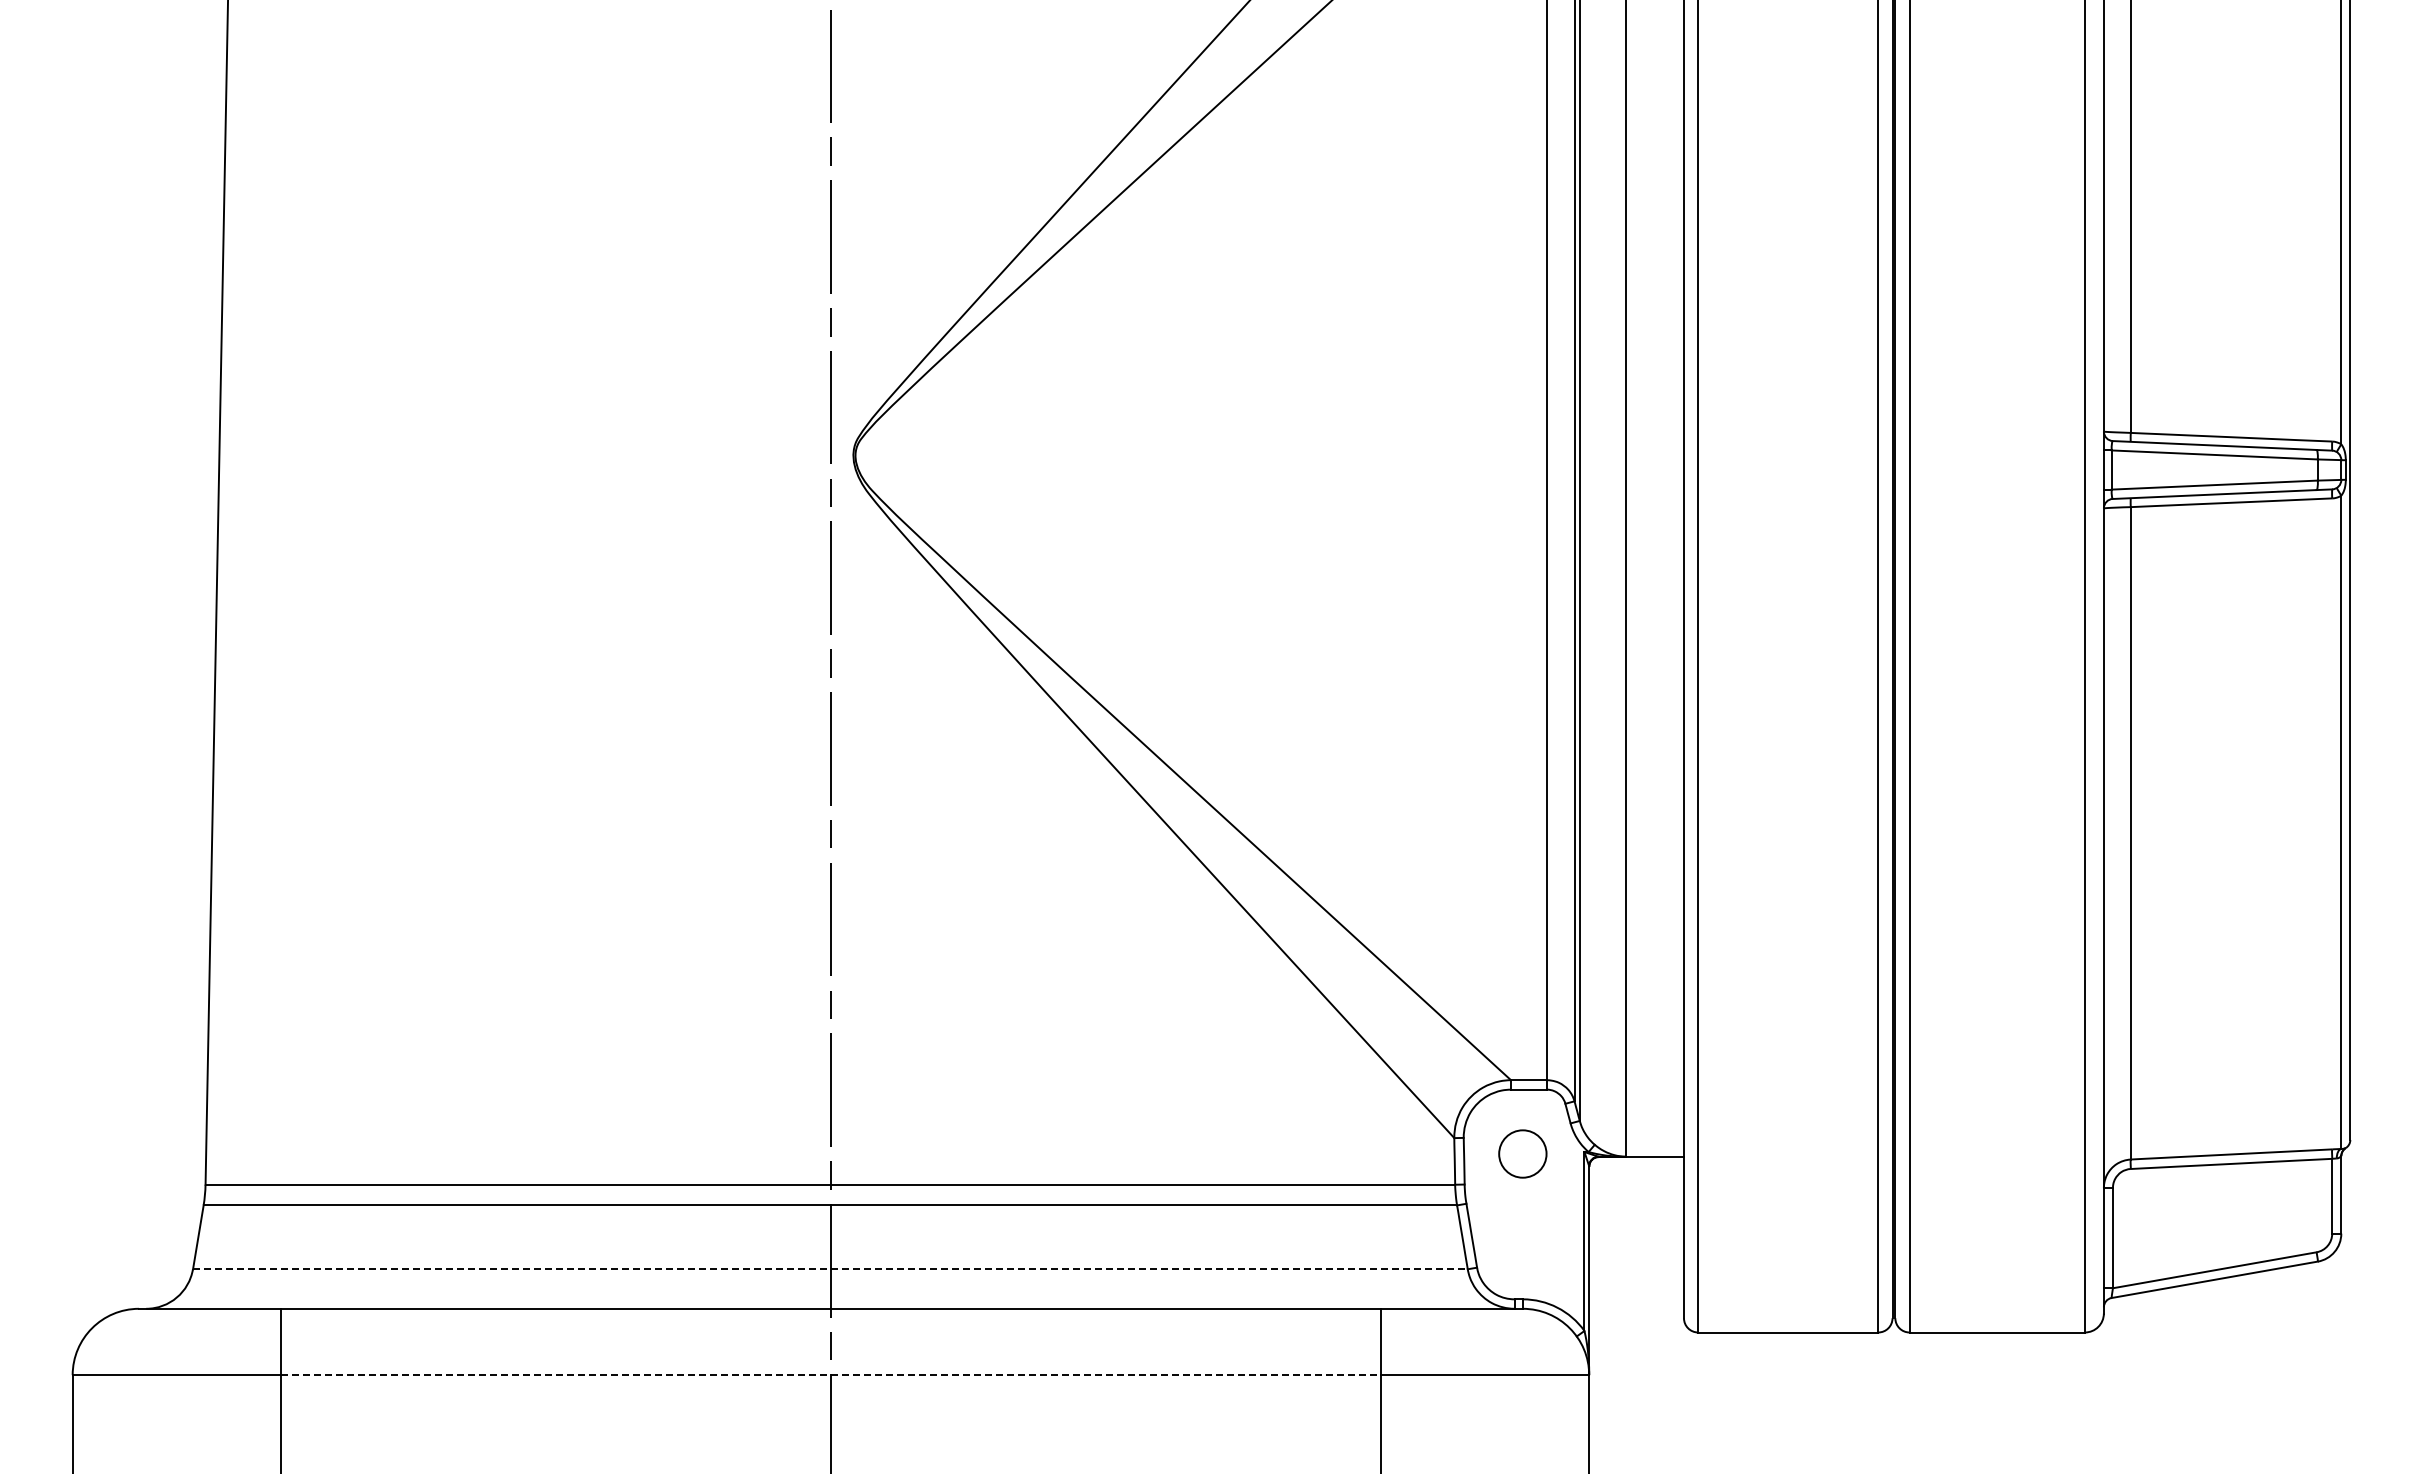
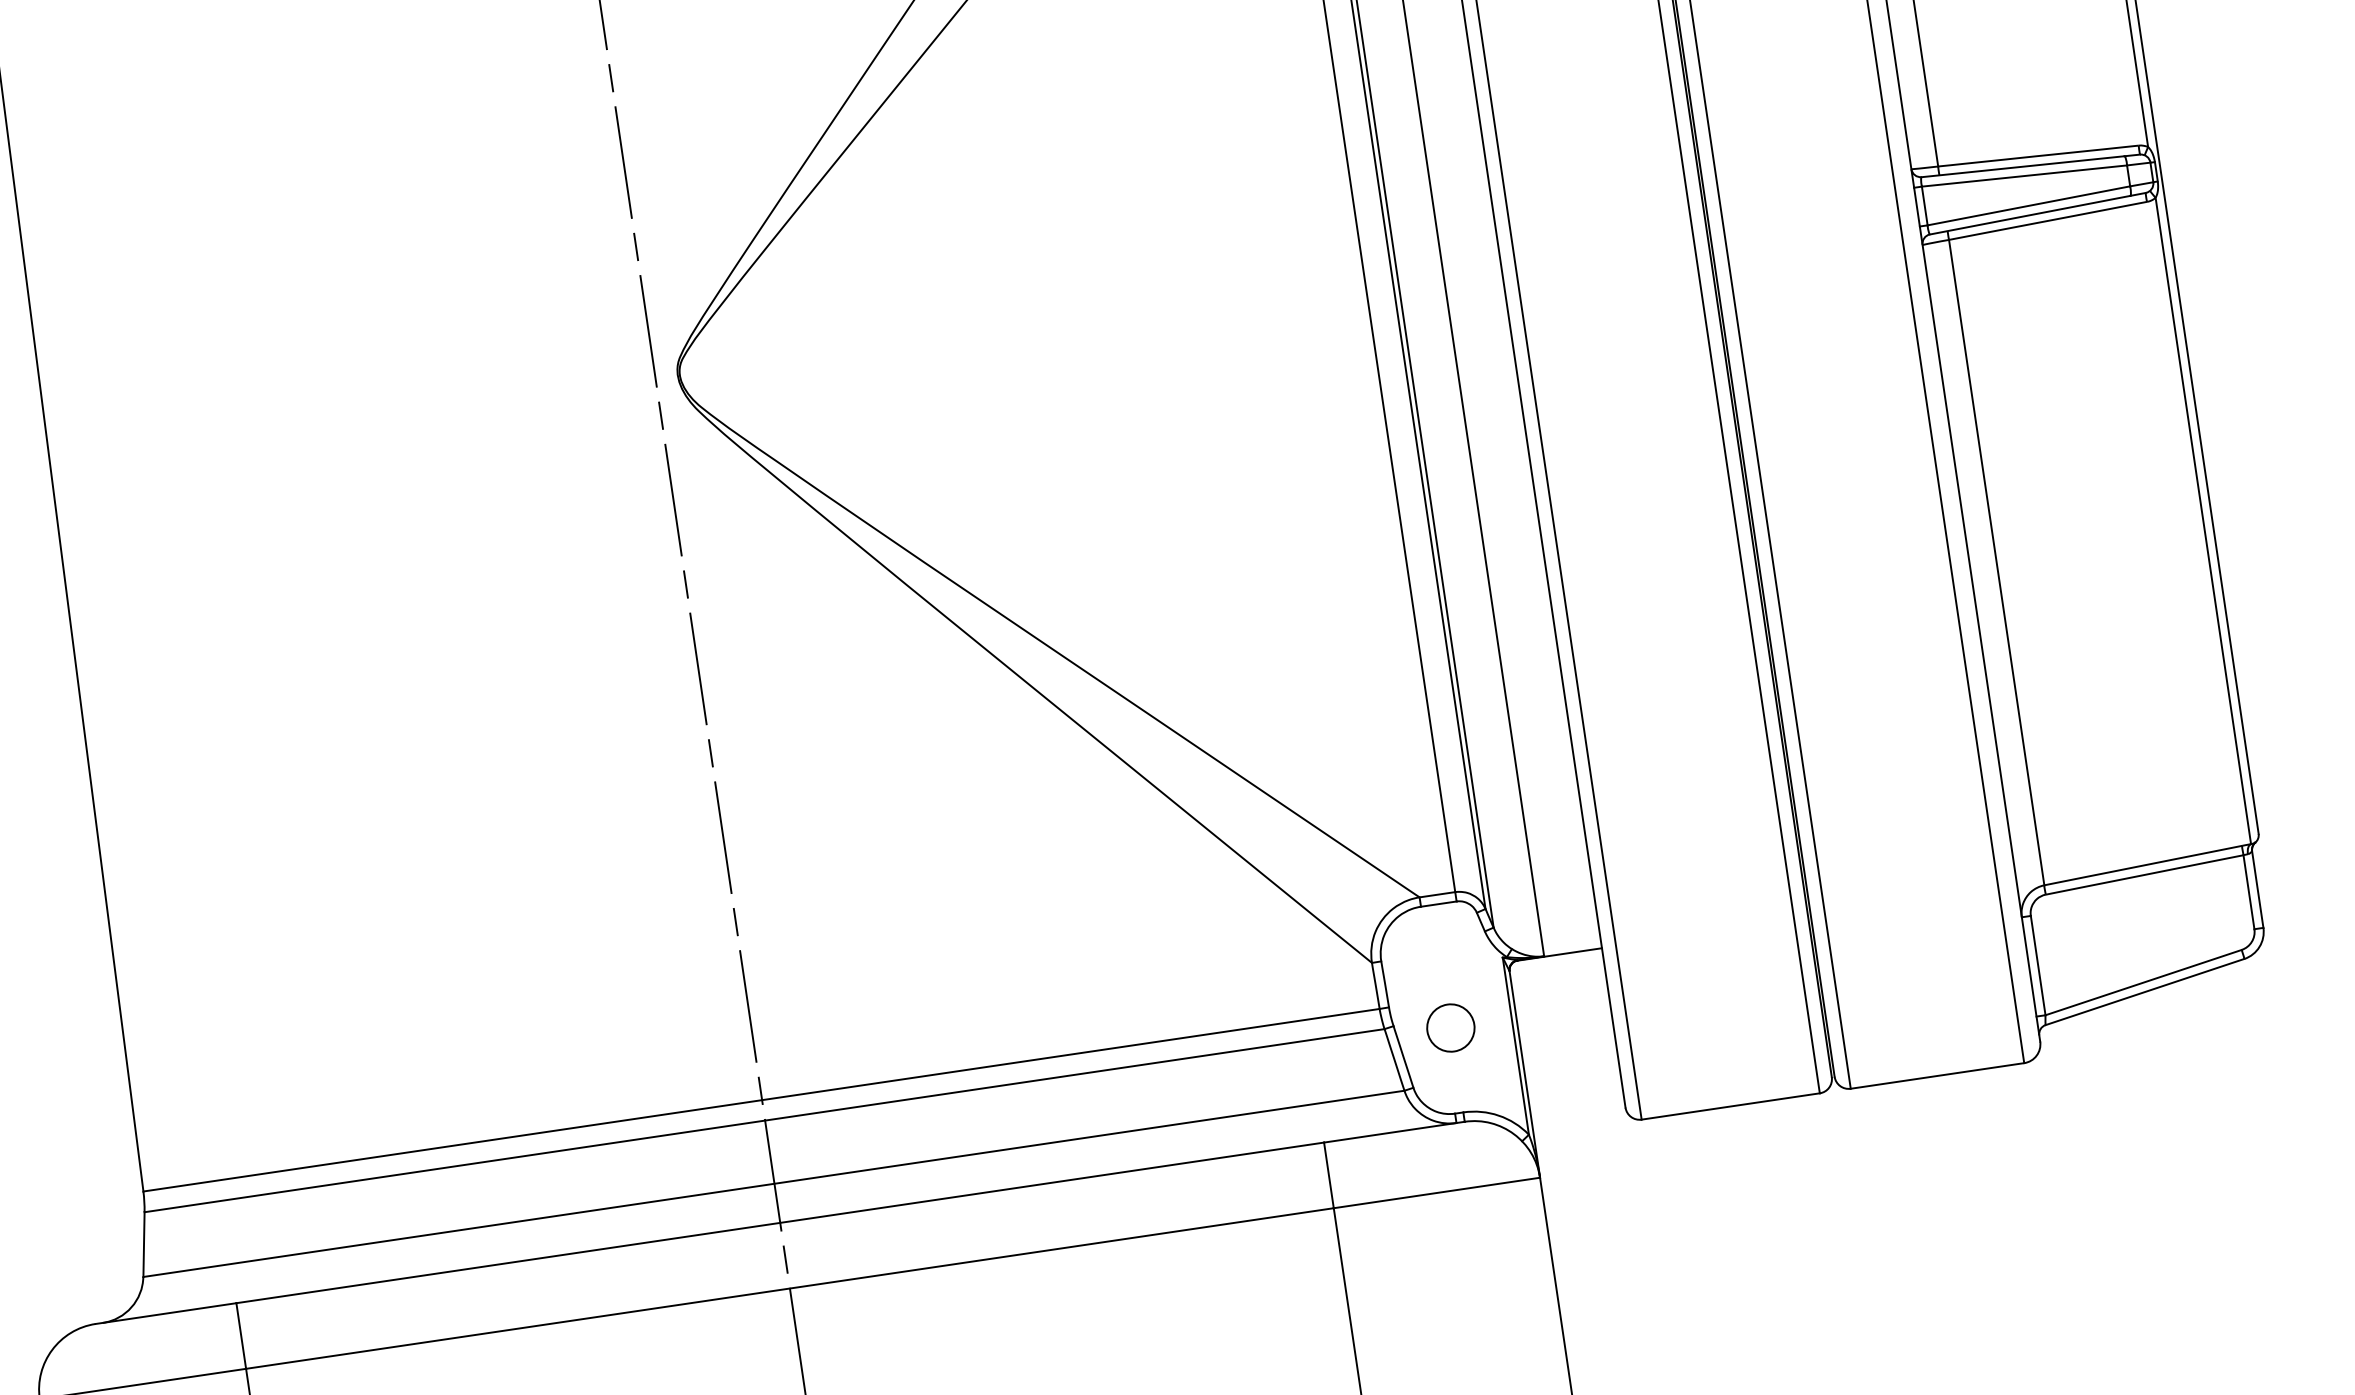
circle: (1522, 1153) -> (1450, 1027), moved
line: (830, 1269) -> (774, 1184), dashed -> solid
line: (830, 1375) -> (789, 1288), dashed -> solid

